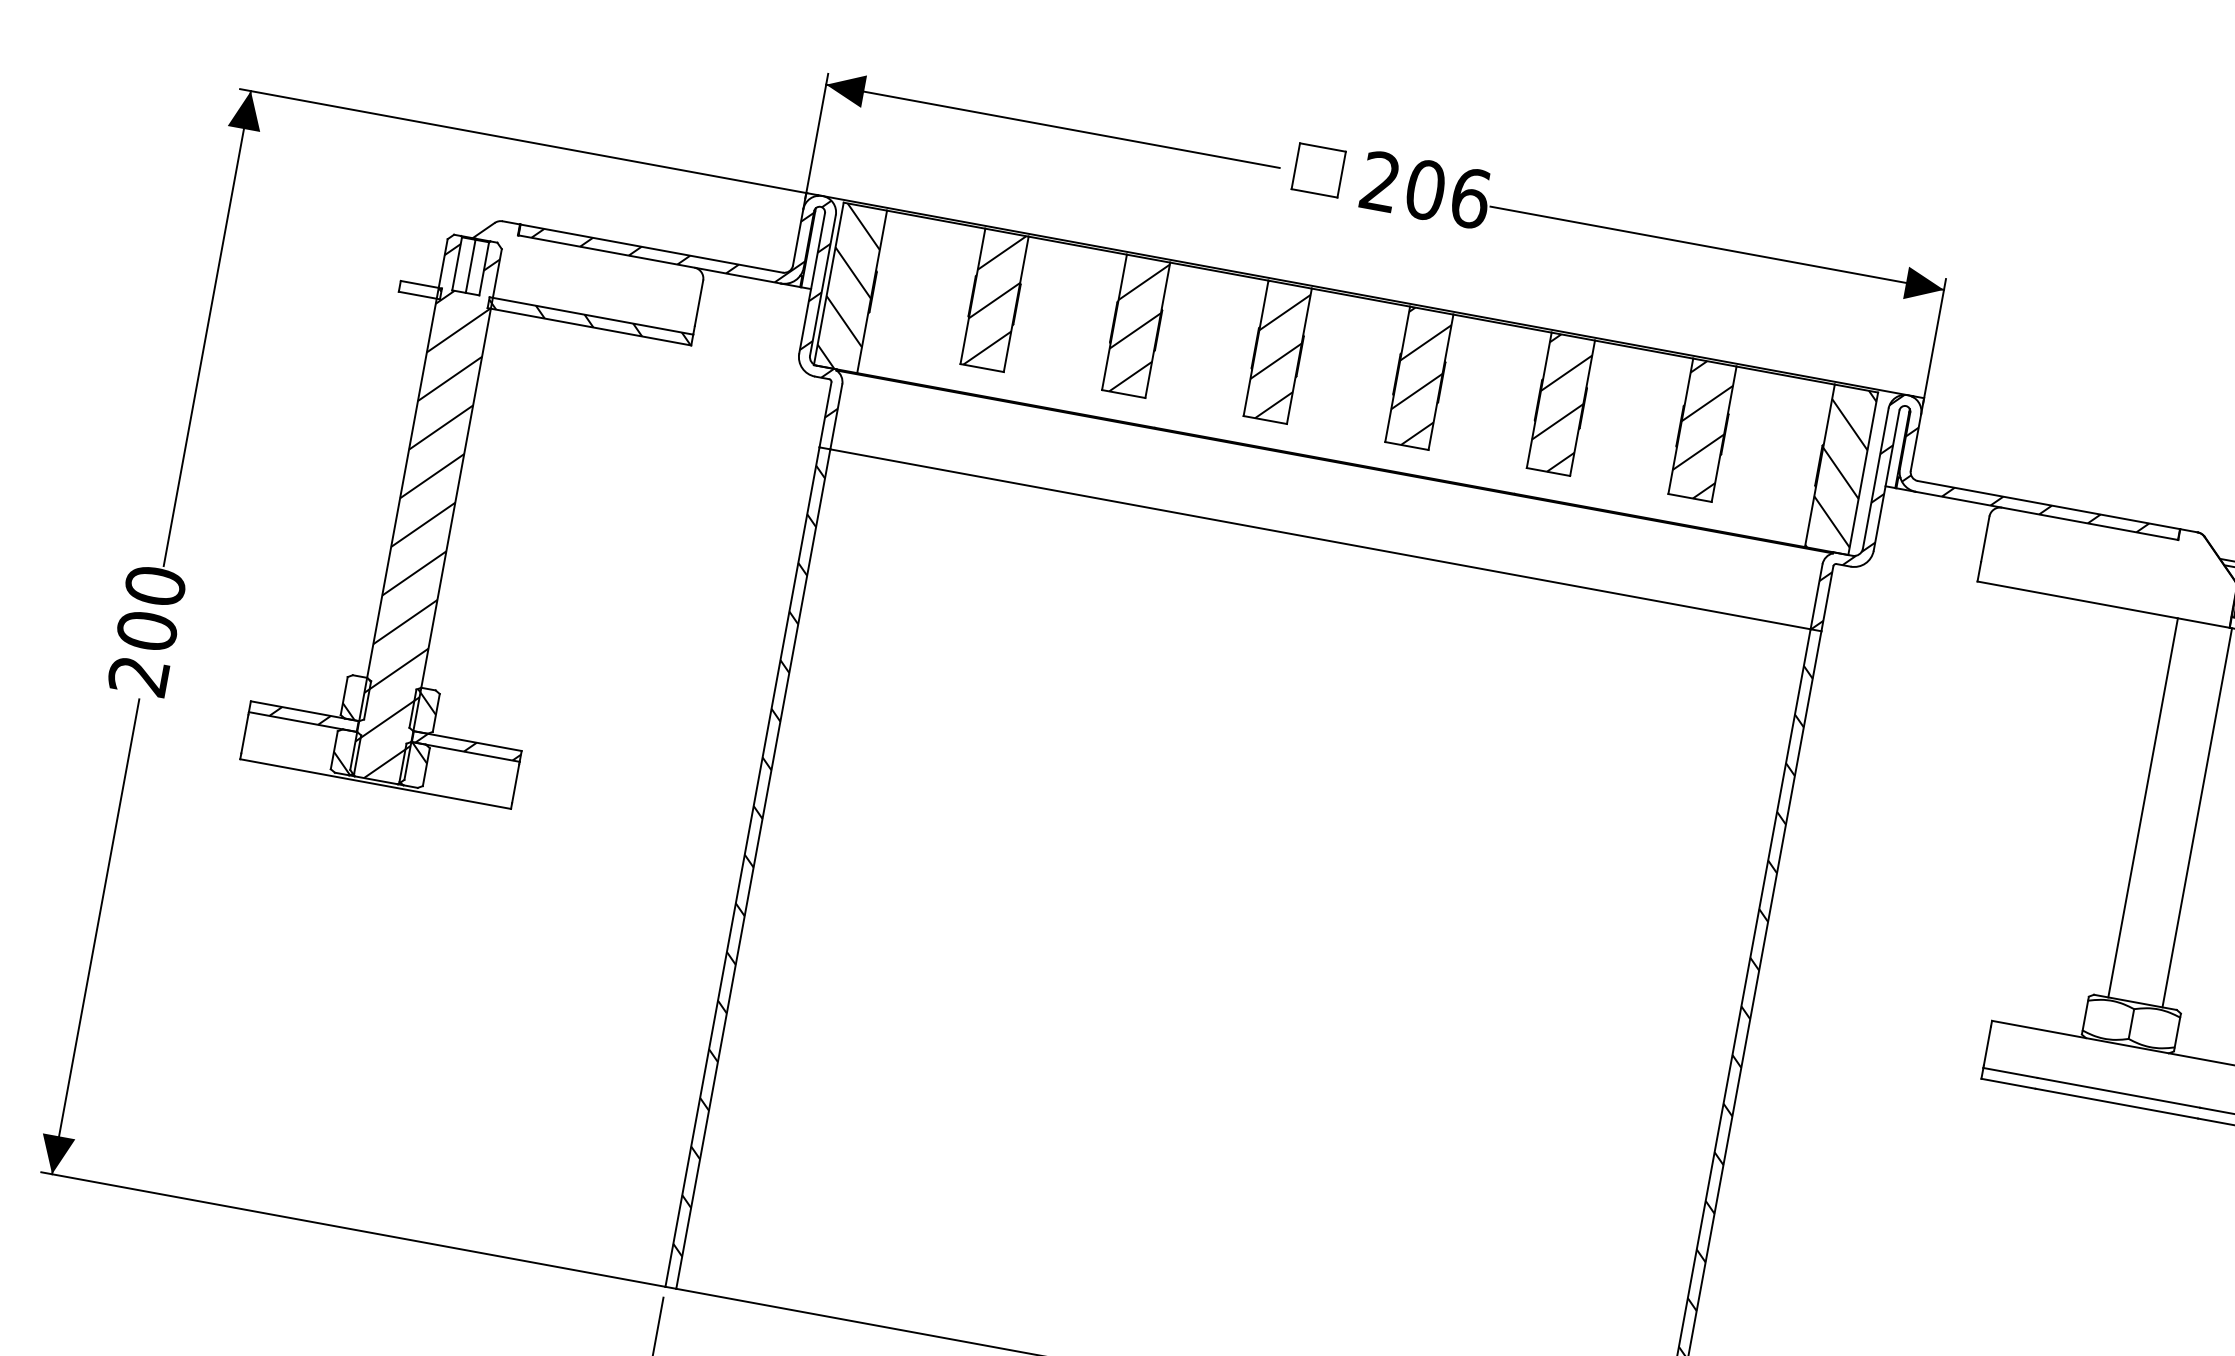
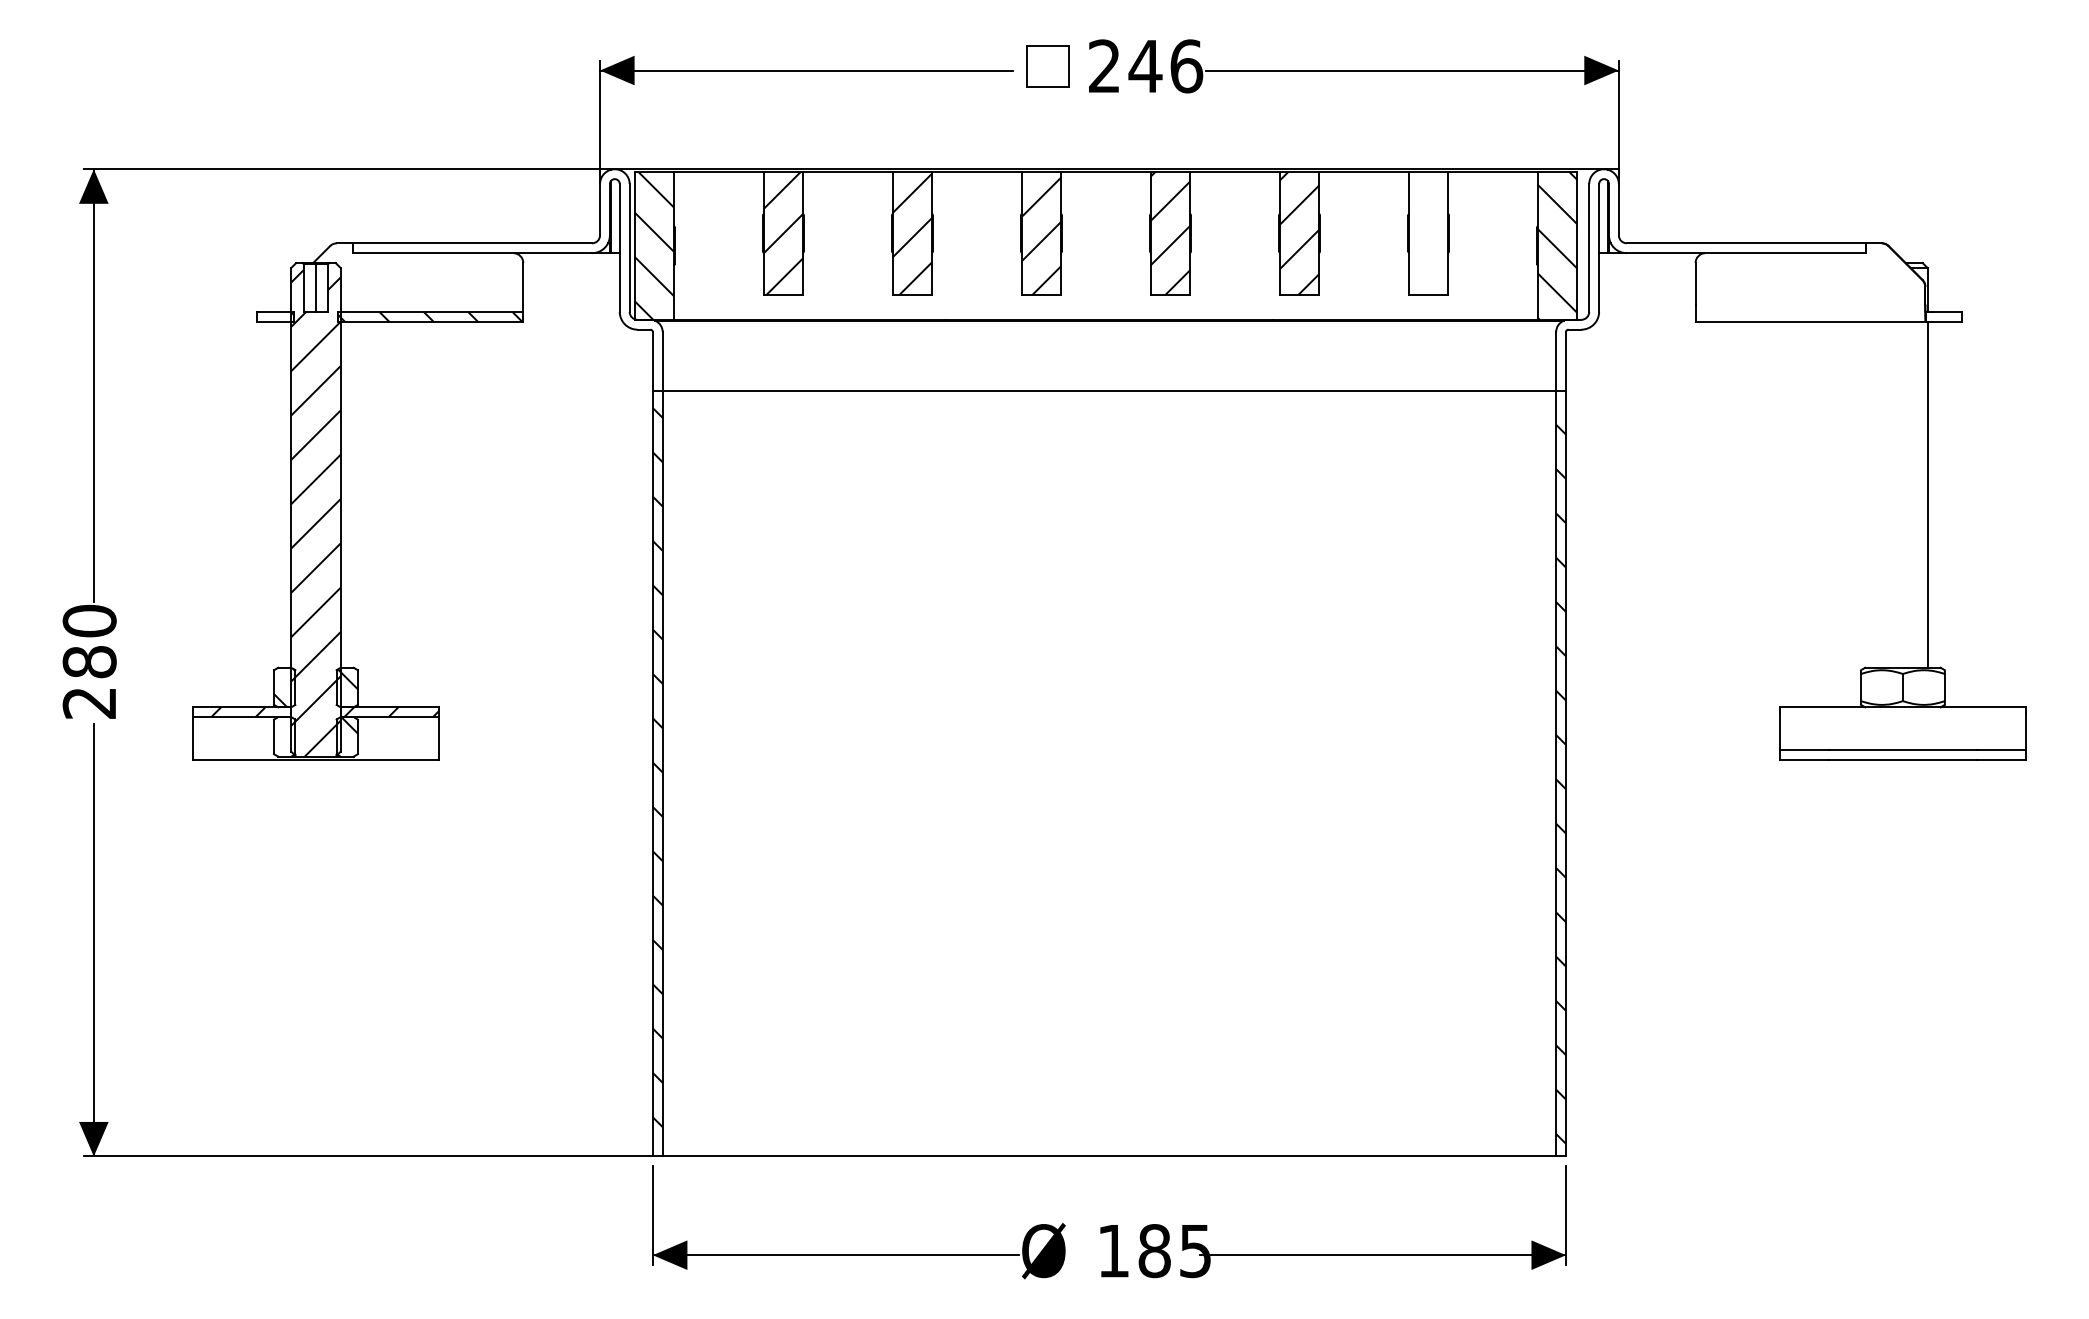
text: (1425, 190) -> (1145, 66), 206 -> 246
hatch: (691, 284) -> (513, 268), removed
hatch: (1702, 430) -> (1428, 233), removed
hatch: (1986, 535) -> (1696, 280), removed
text: (147, 630) -> (89, 661), 200 -> 280
hatch: (341, 763) -> (282, 747), removed
line: (2143, 807) -> (1878, 494), removed

